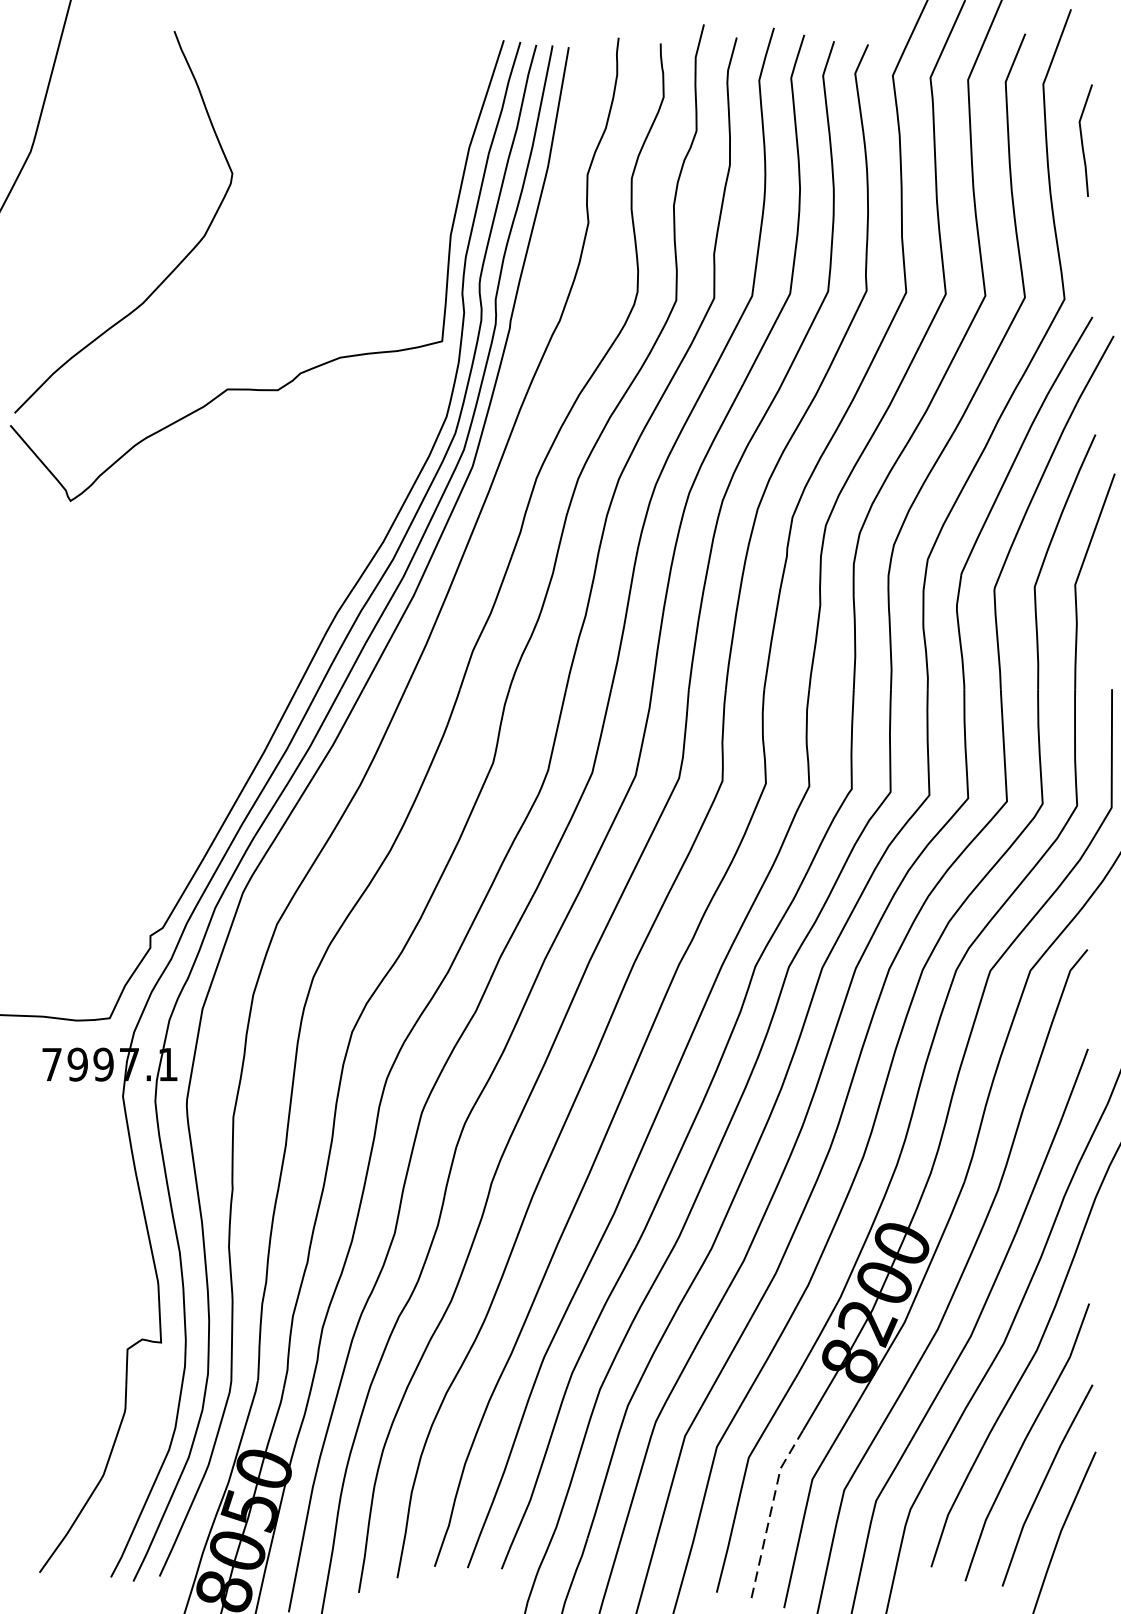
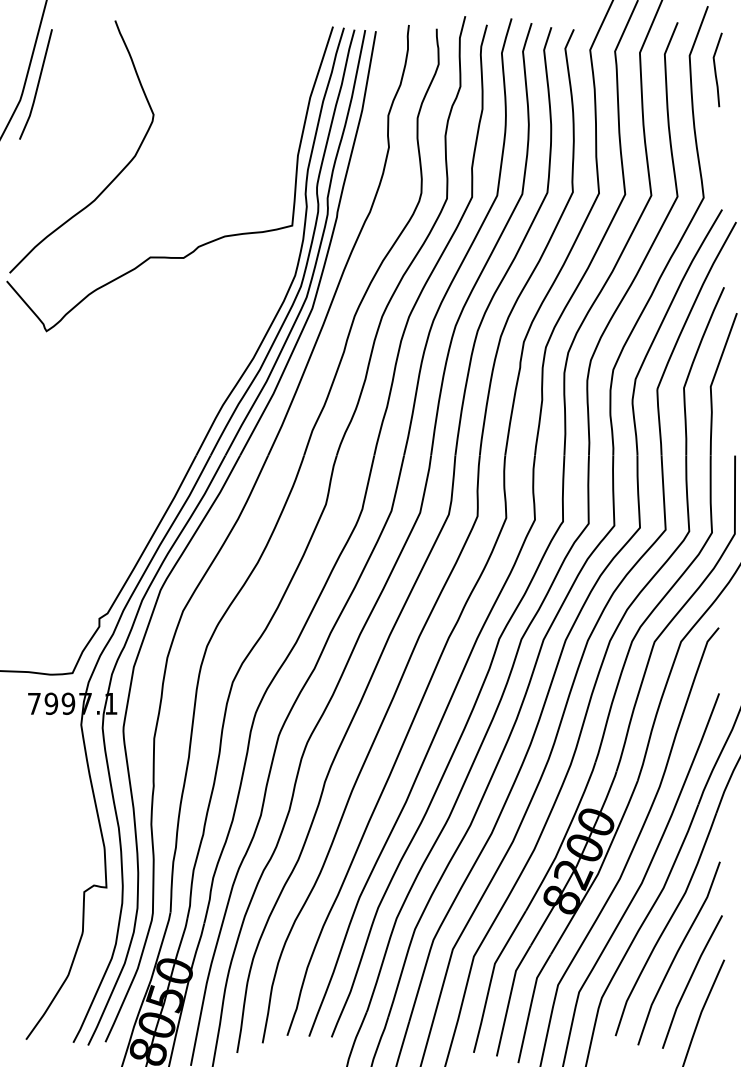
line: (56, 127) -> (37, 84), added
line: (1083, 141) -> (716, 70), moved
line: (770, 1510) -> (509, 998), dashed -> solid

